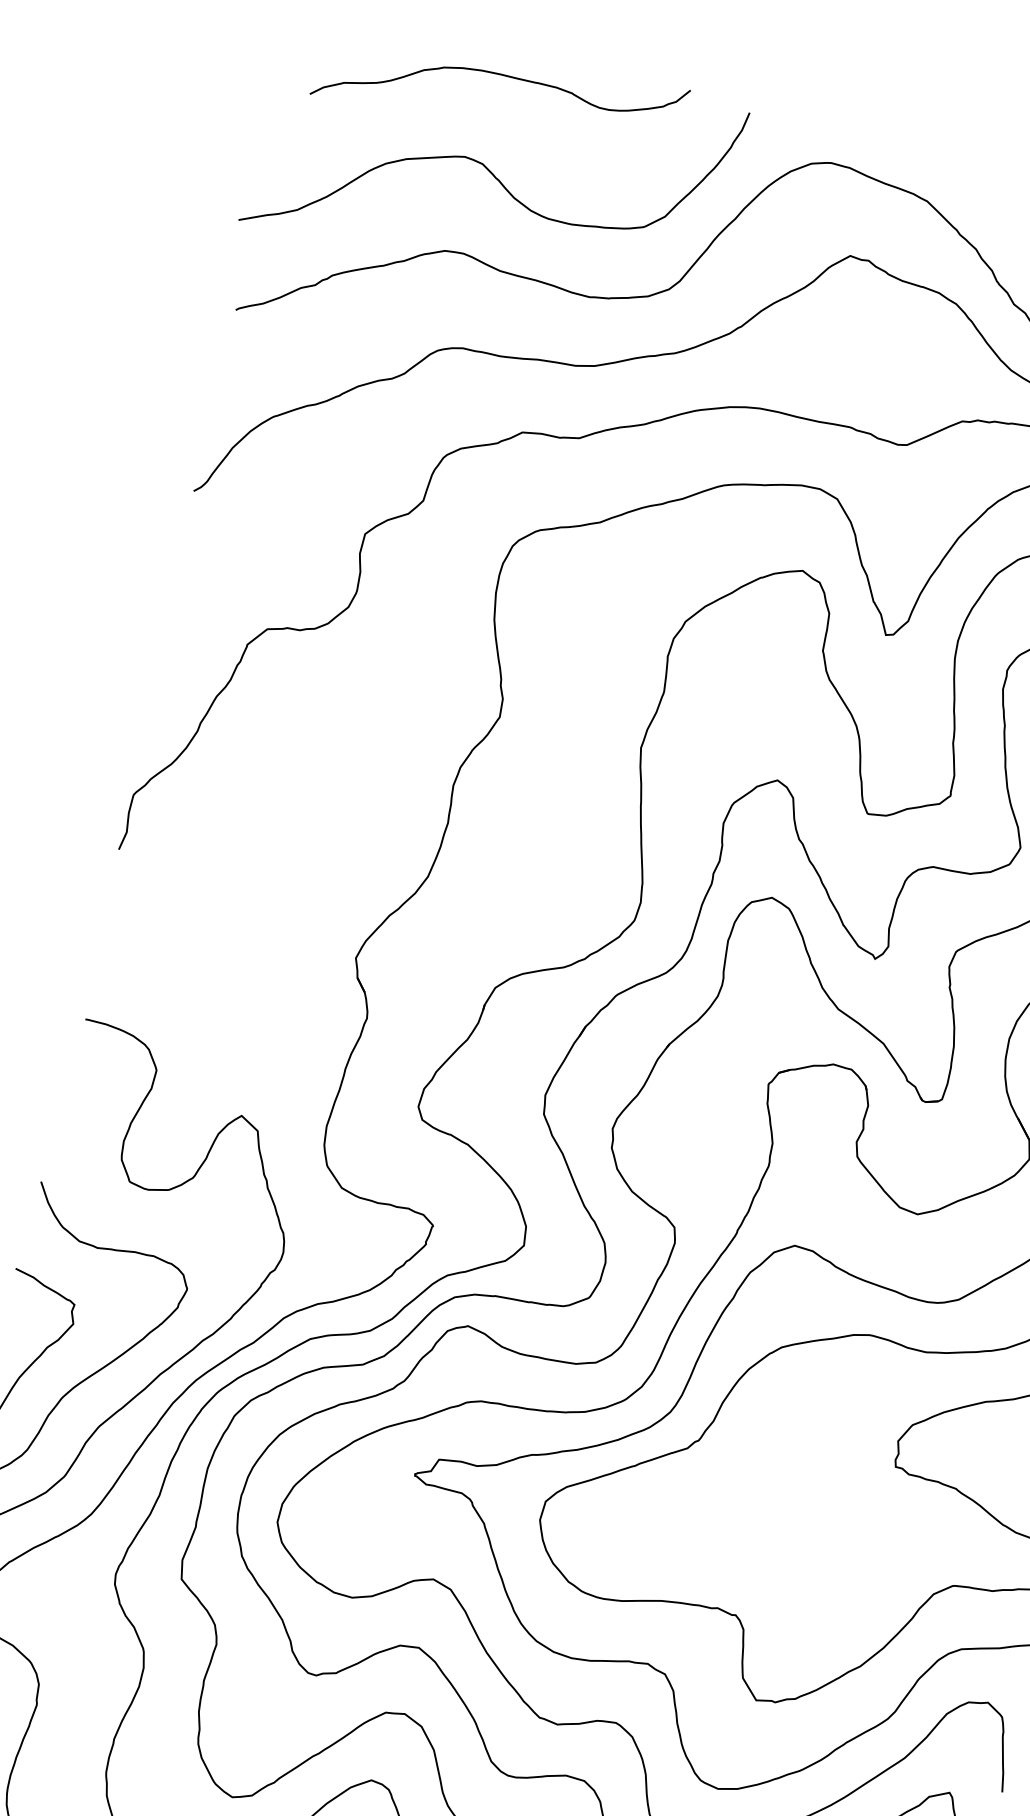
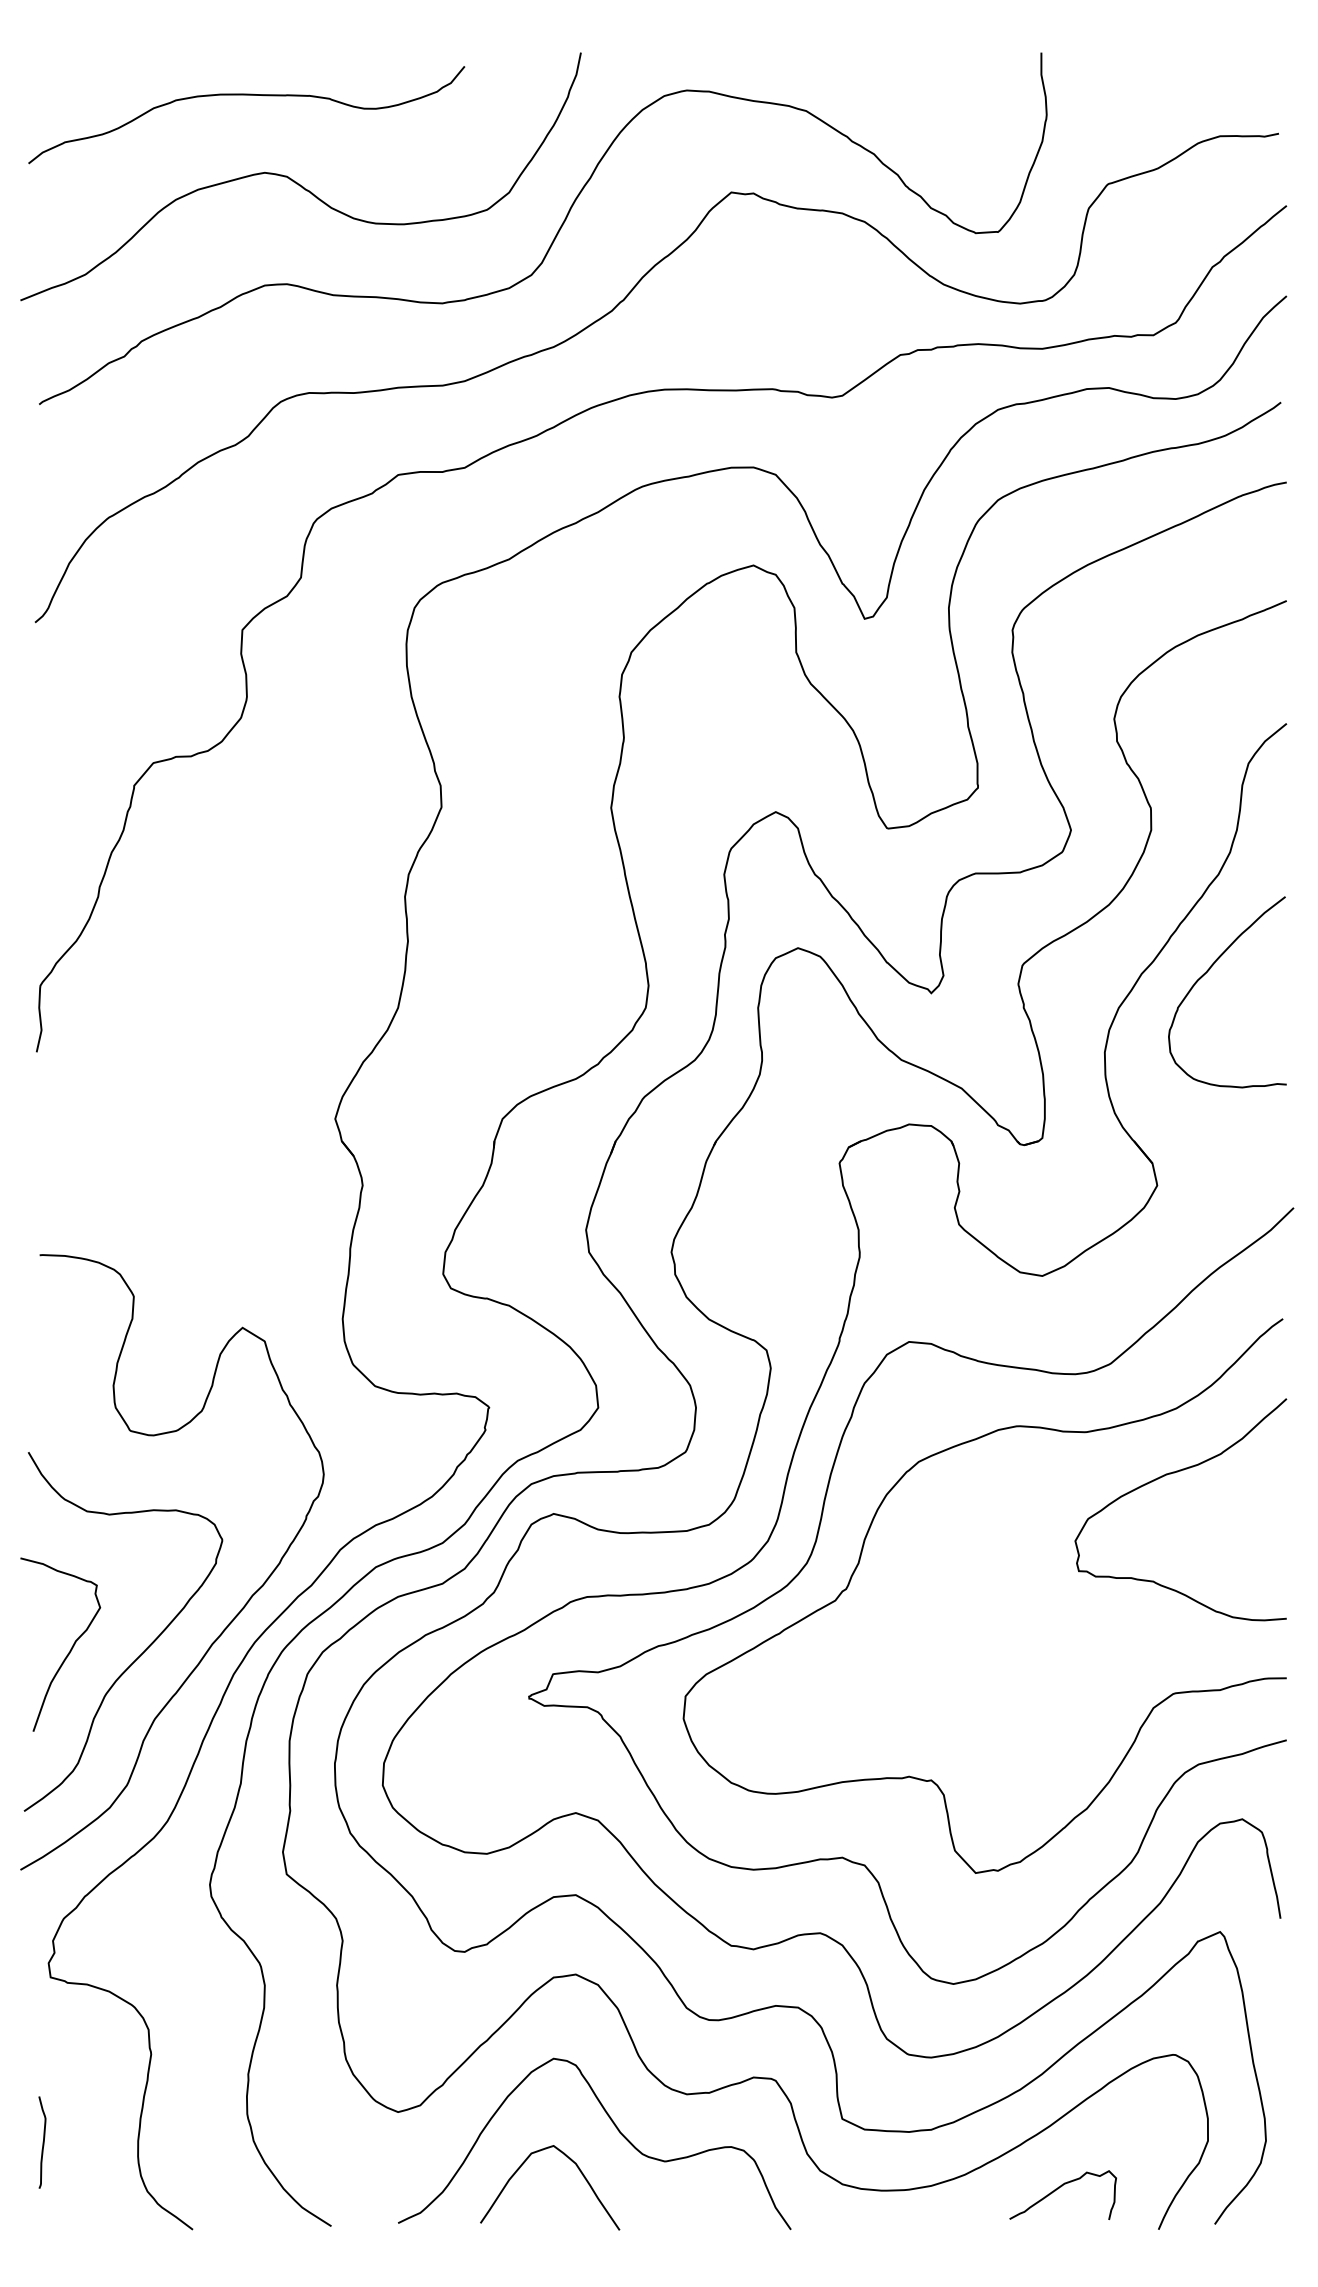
curve: (503, 75) -> (246, 95), moved

